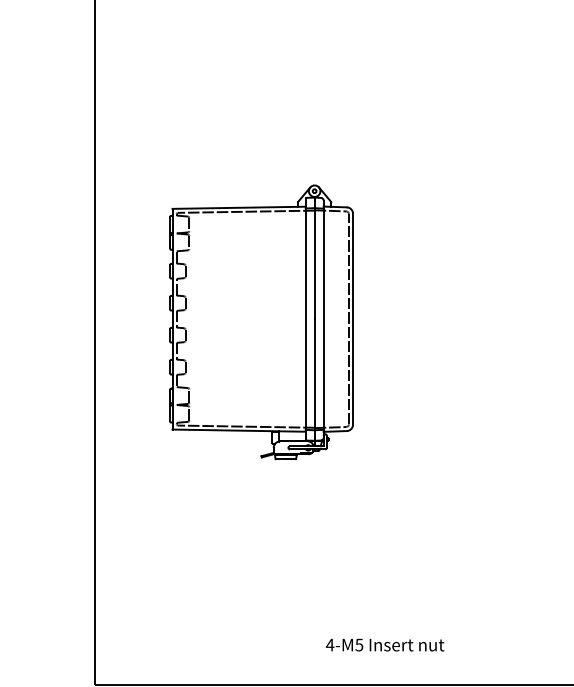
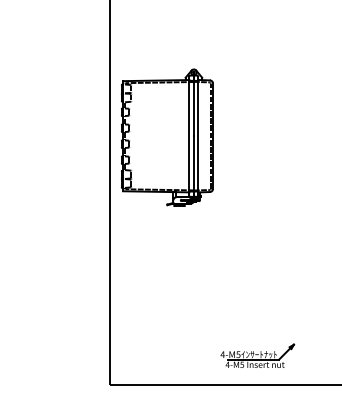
part: (261, 321) -> (167, 137), moved
part: (389, 626) -> (257, 355), added

